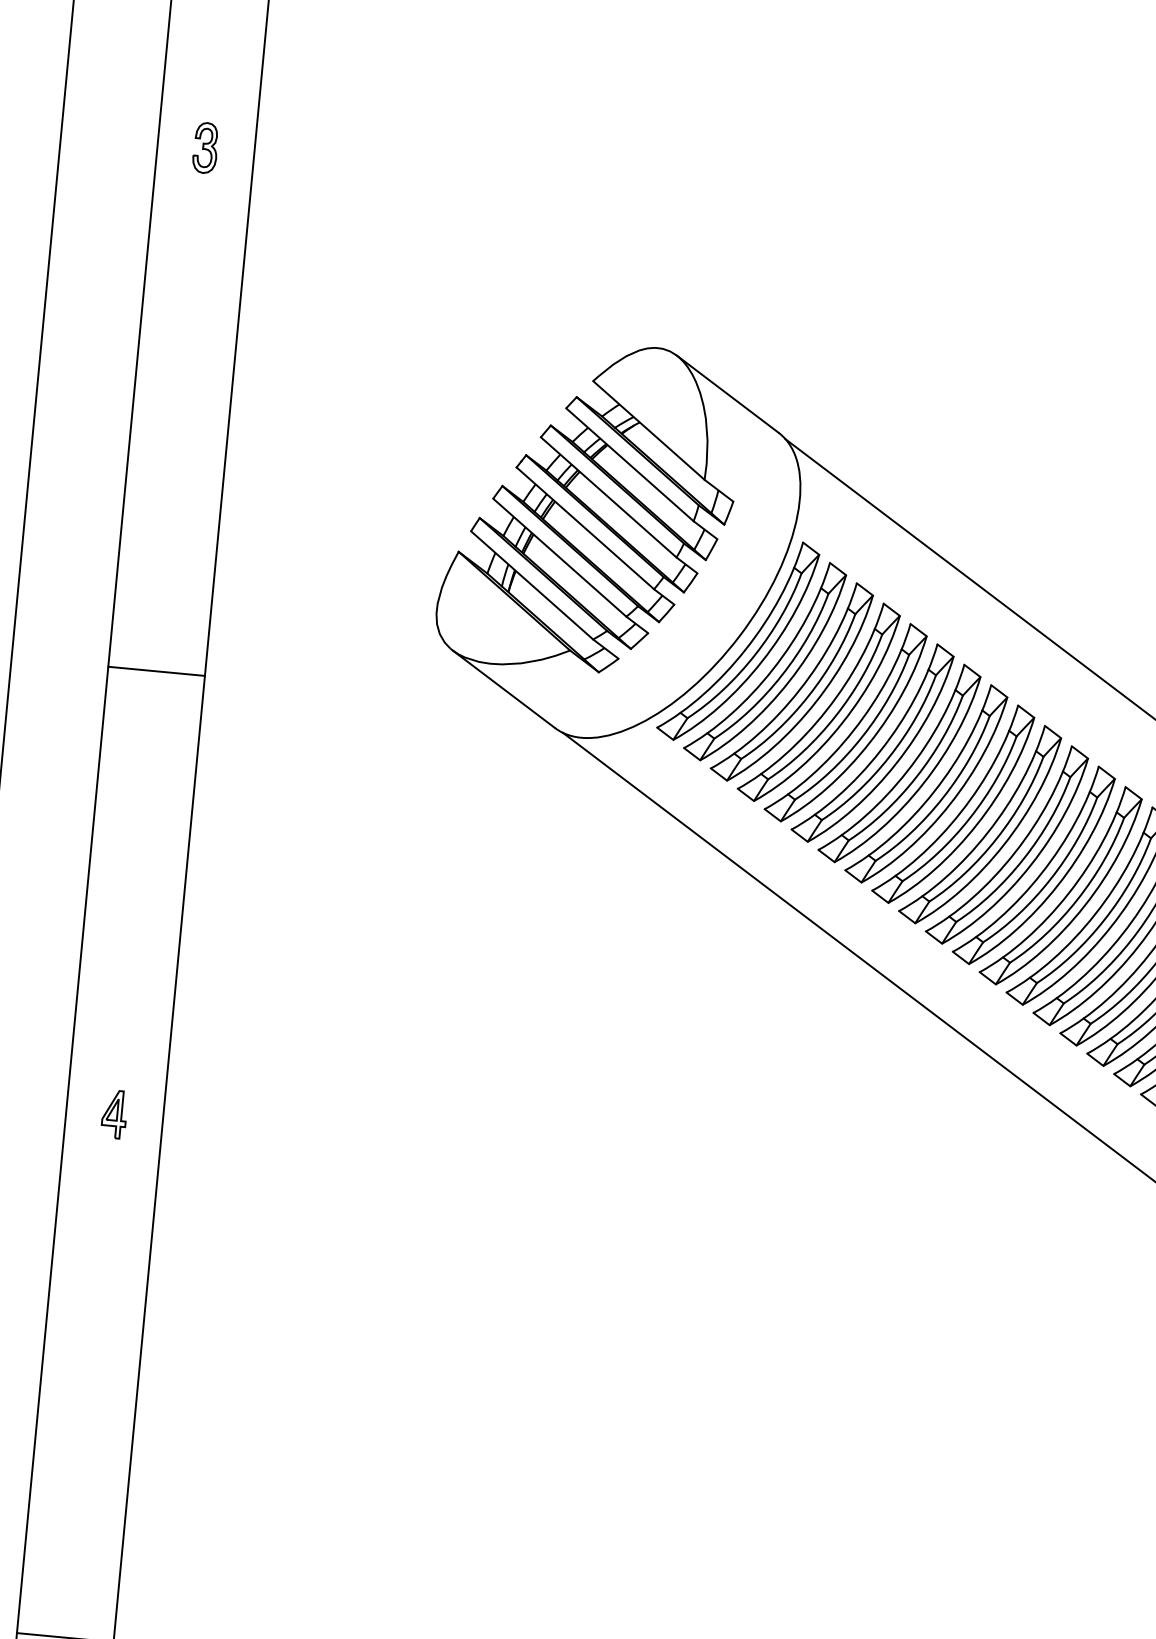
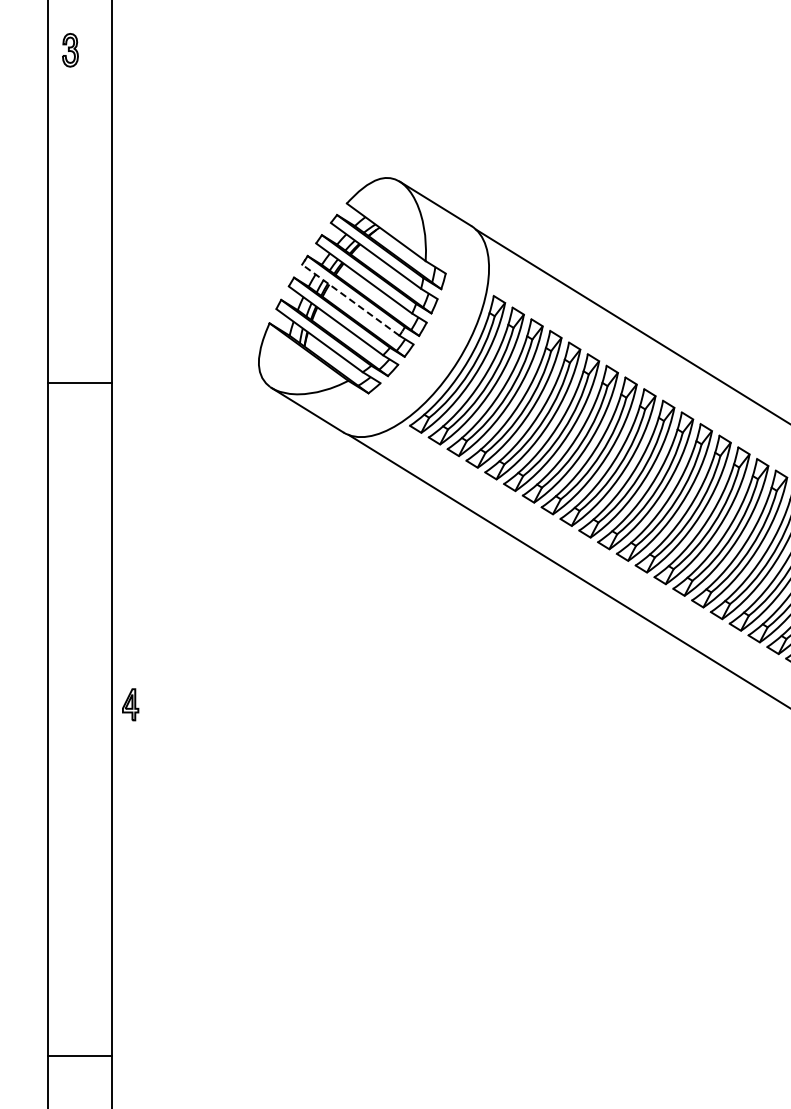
part: (205, 148) -> (70, 50), moved
line: (584, 527) -> (350, 299), solid -> dashed
line: (156, 670) -> (79, 382), moved
part: (114, 1113) -> (130, 704), moved

